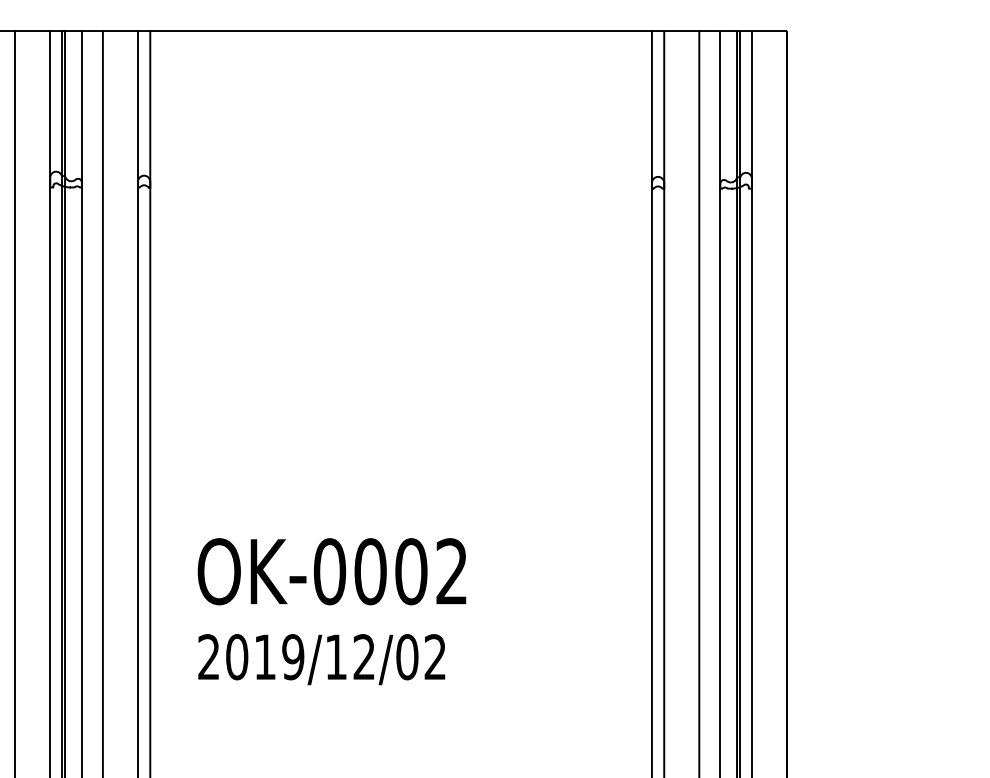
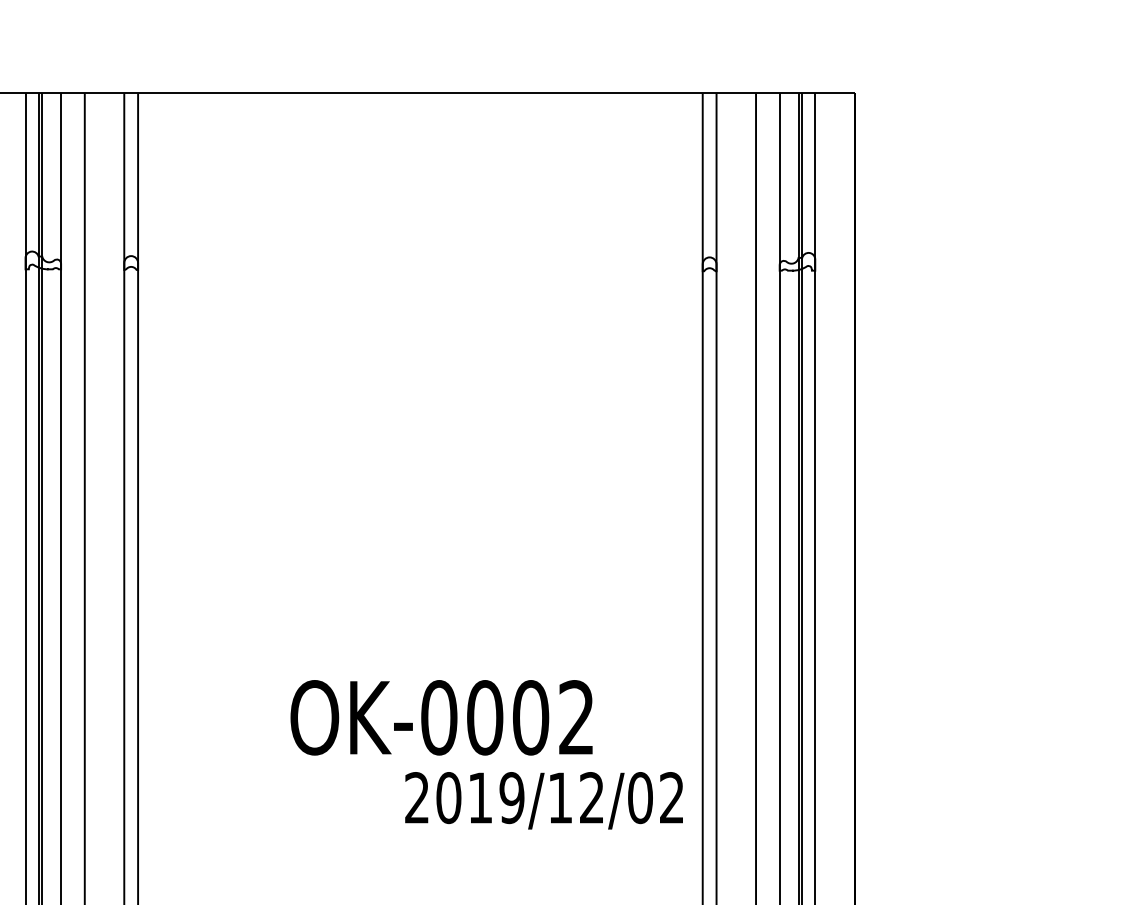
text: (331, 571) -> (441, 717), moved
text: (321, 659) -> (543, 800), moved

